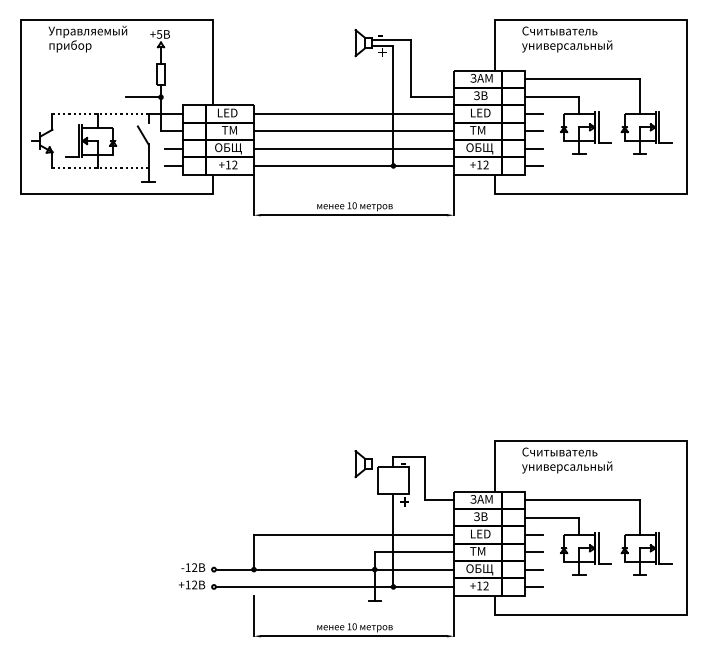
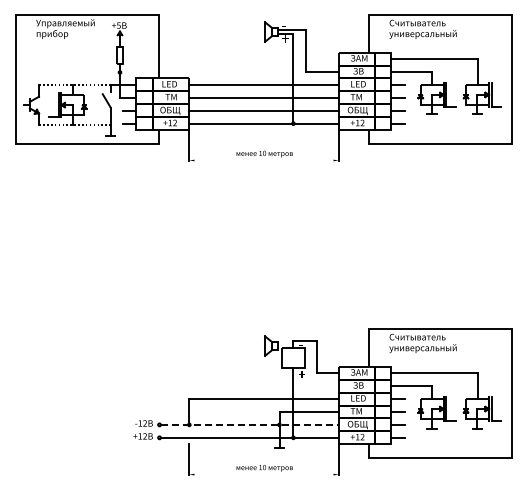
line: (144, 97) -> (107, 72), removed
line: (353, 215) -> (263, 160), removed
line: (334, 569) -> (249, 424), solid -> dashed
line: (353, 636) -> (263, 474), removed

